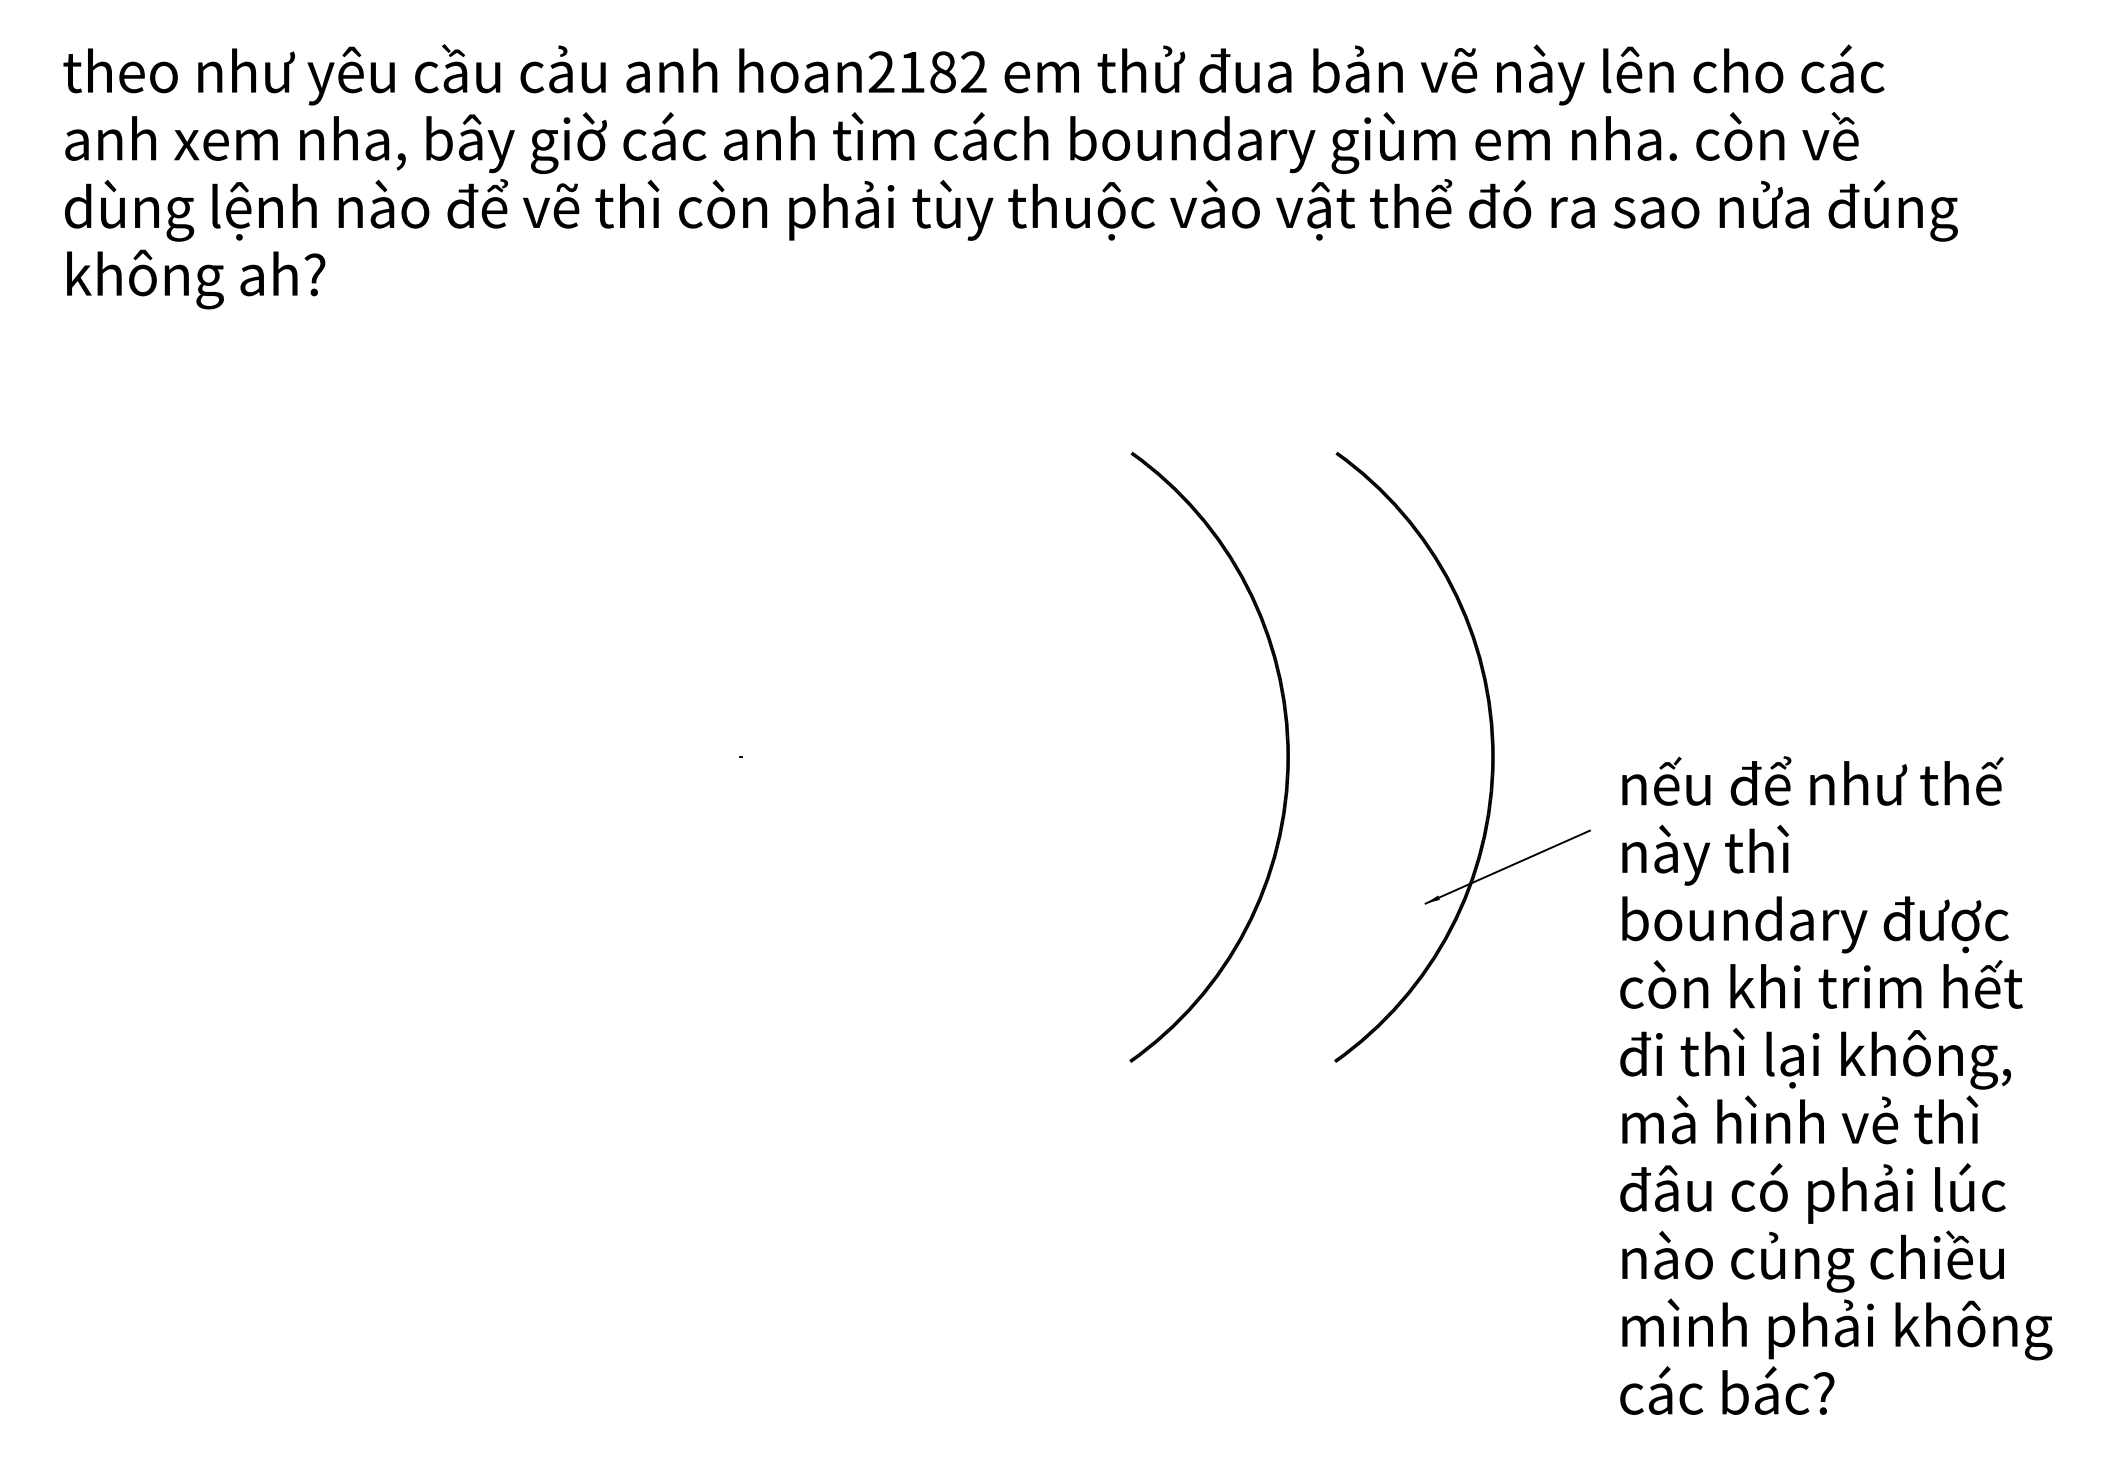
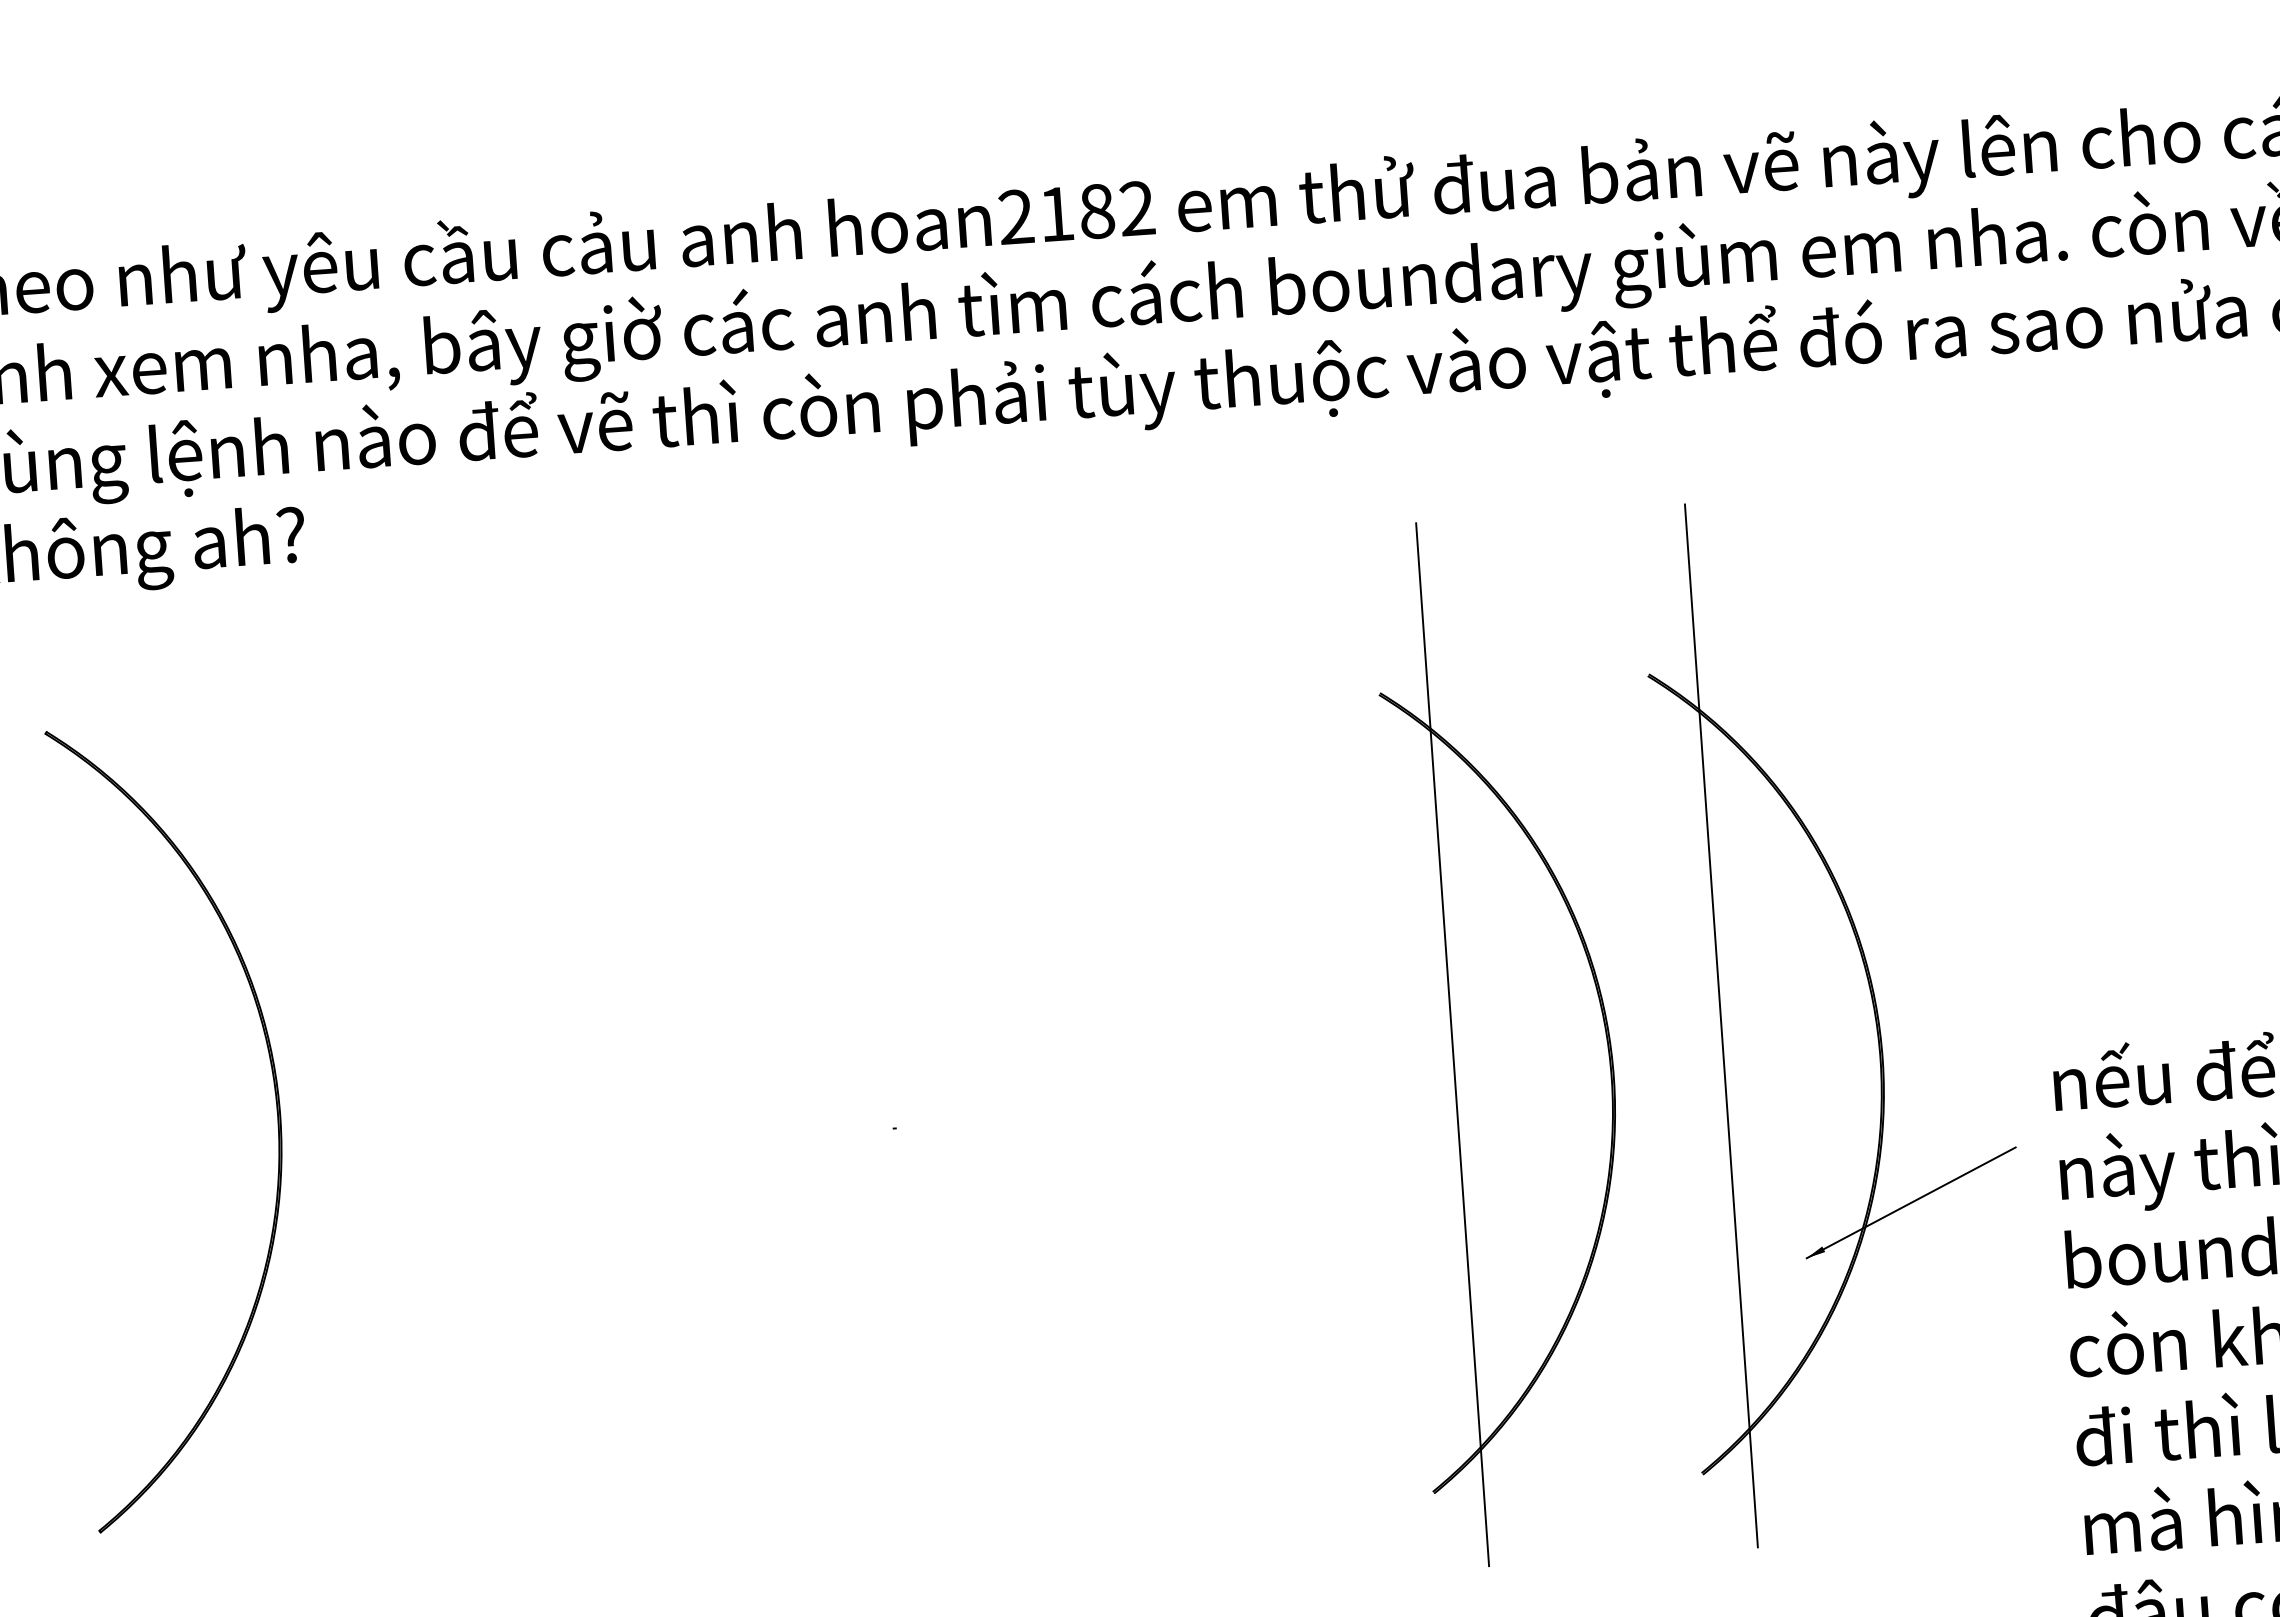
part: (273, 716) -> (277, 1118), added
line: (1168, 722) -> (1452, 1044), added
line: (1373, 722) -> (1721, 1025), added

